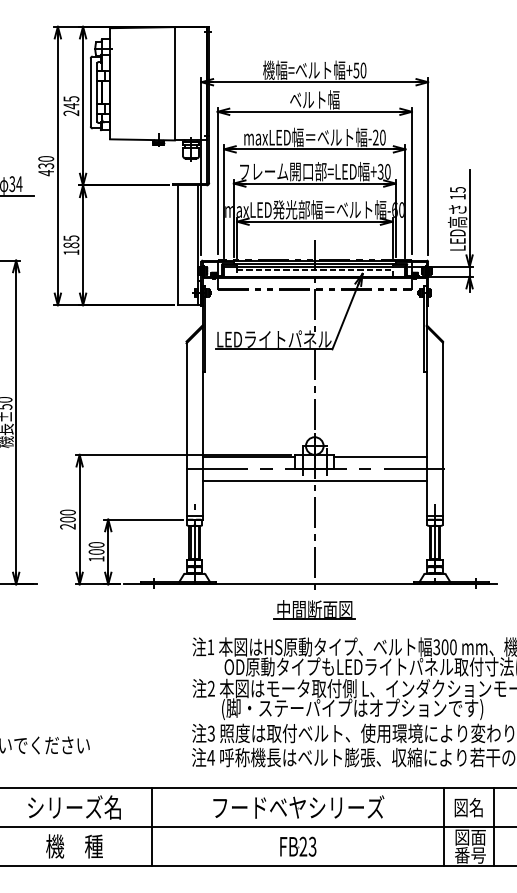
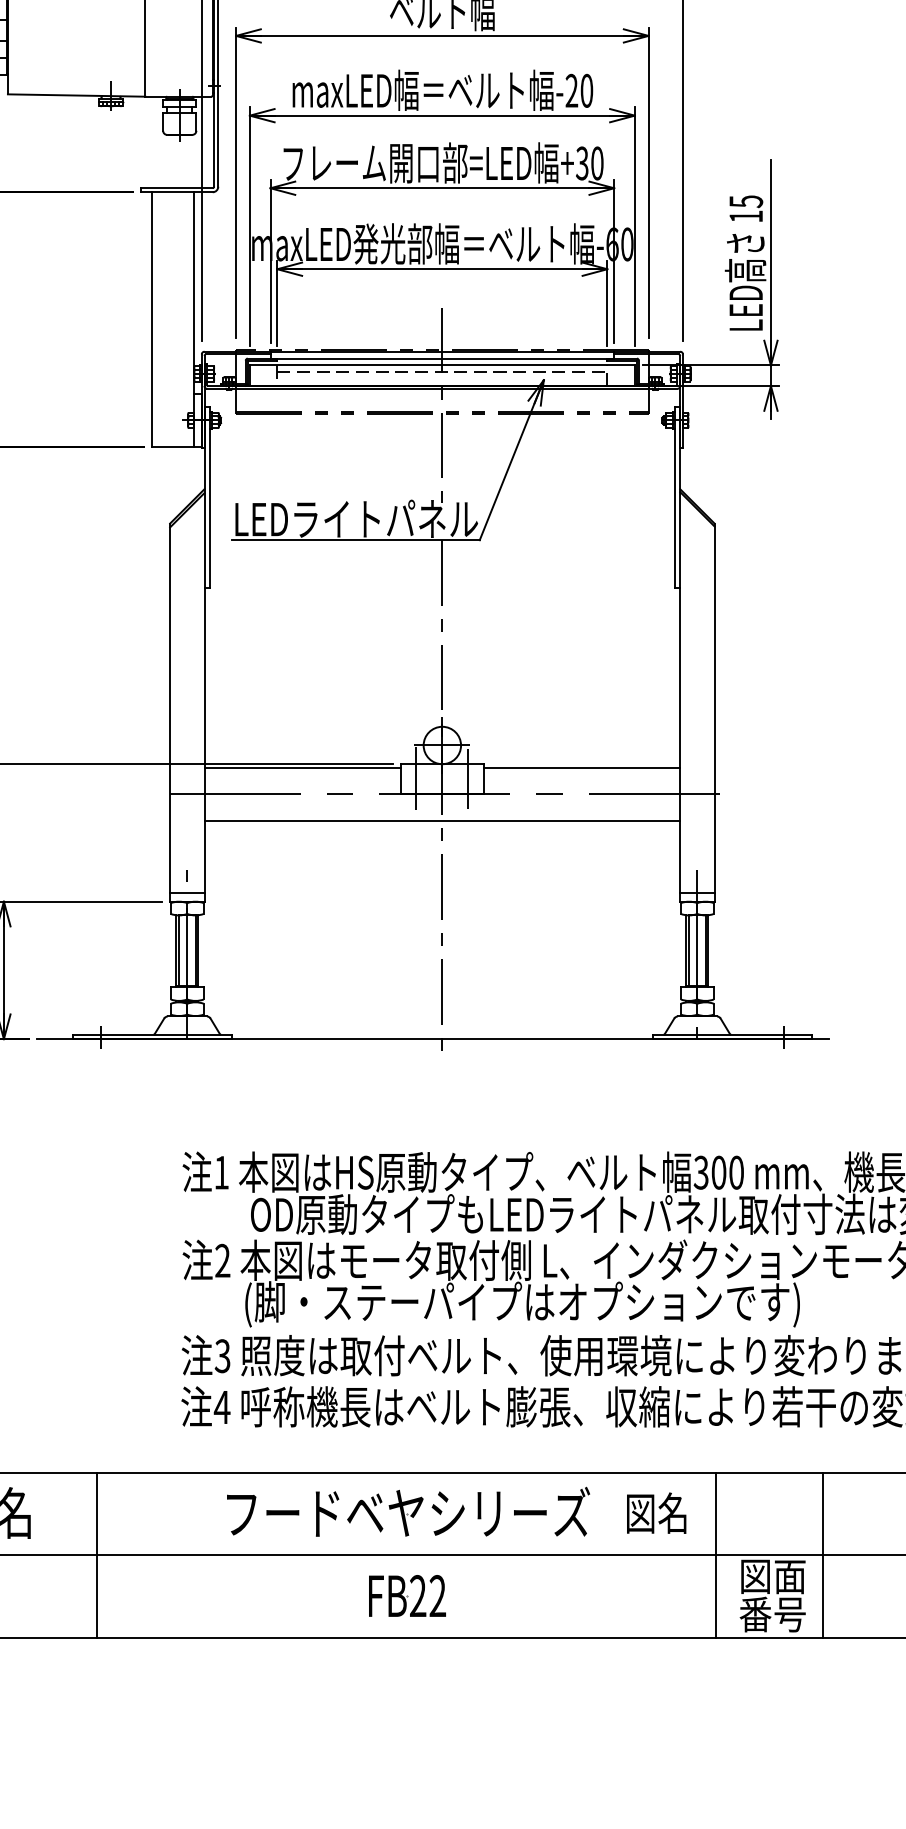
part: (314, 609) -> (441, 1092), removed
text: (468, 807) -> (656, 1512), moved
text: (312, 846) -> (437, 1595), FB23 -> FB22

